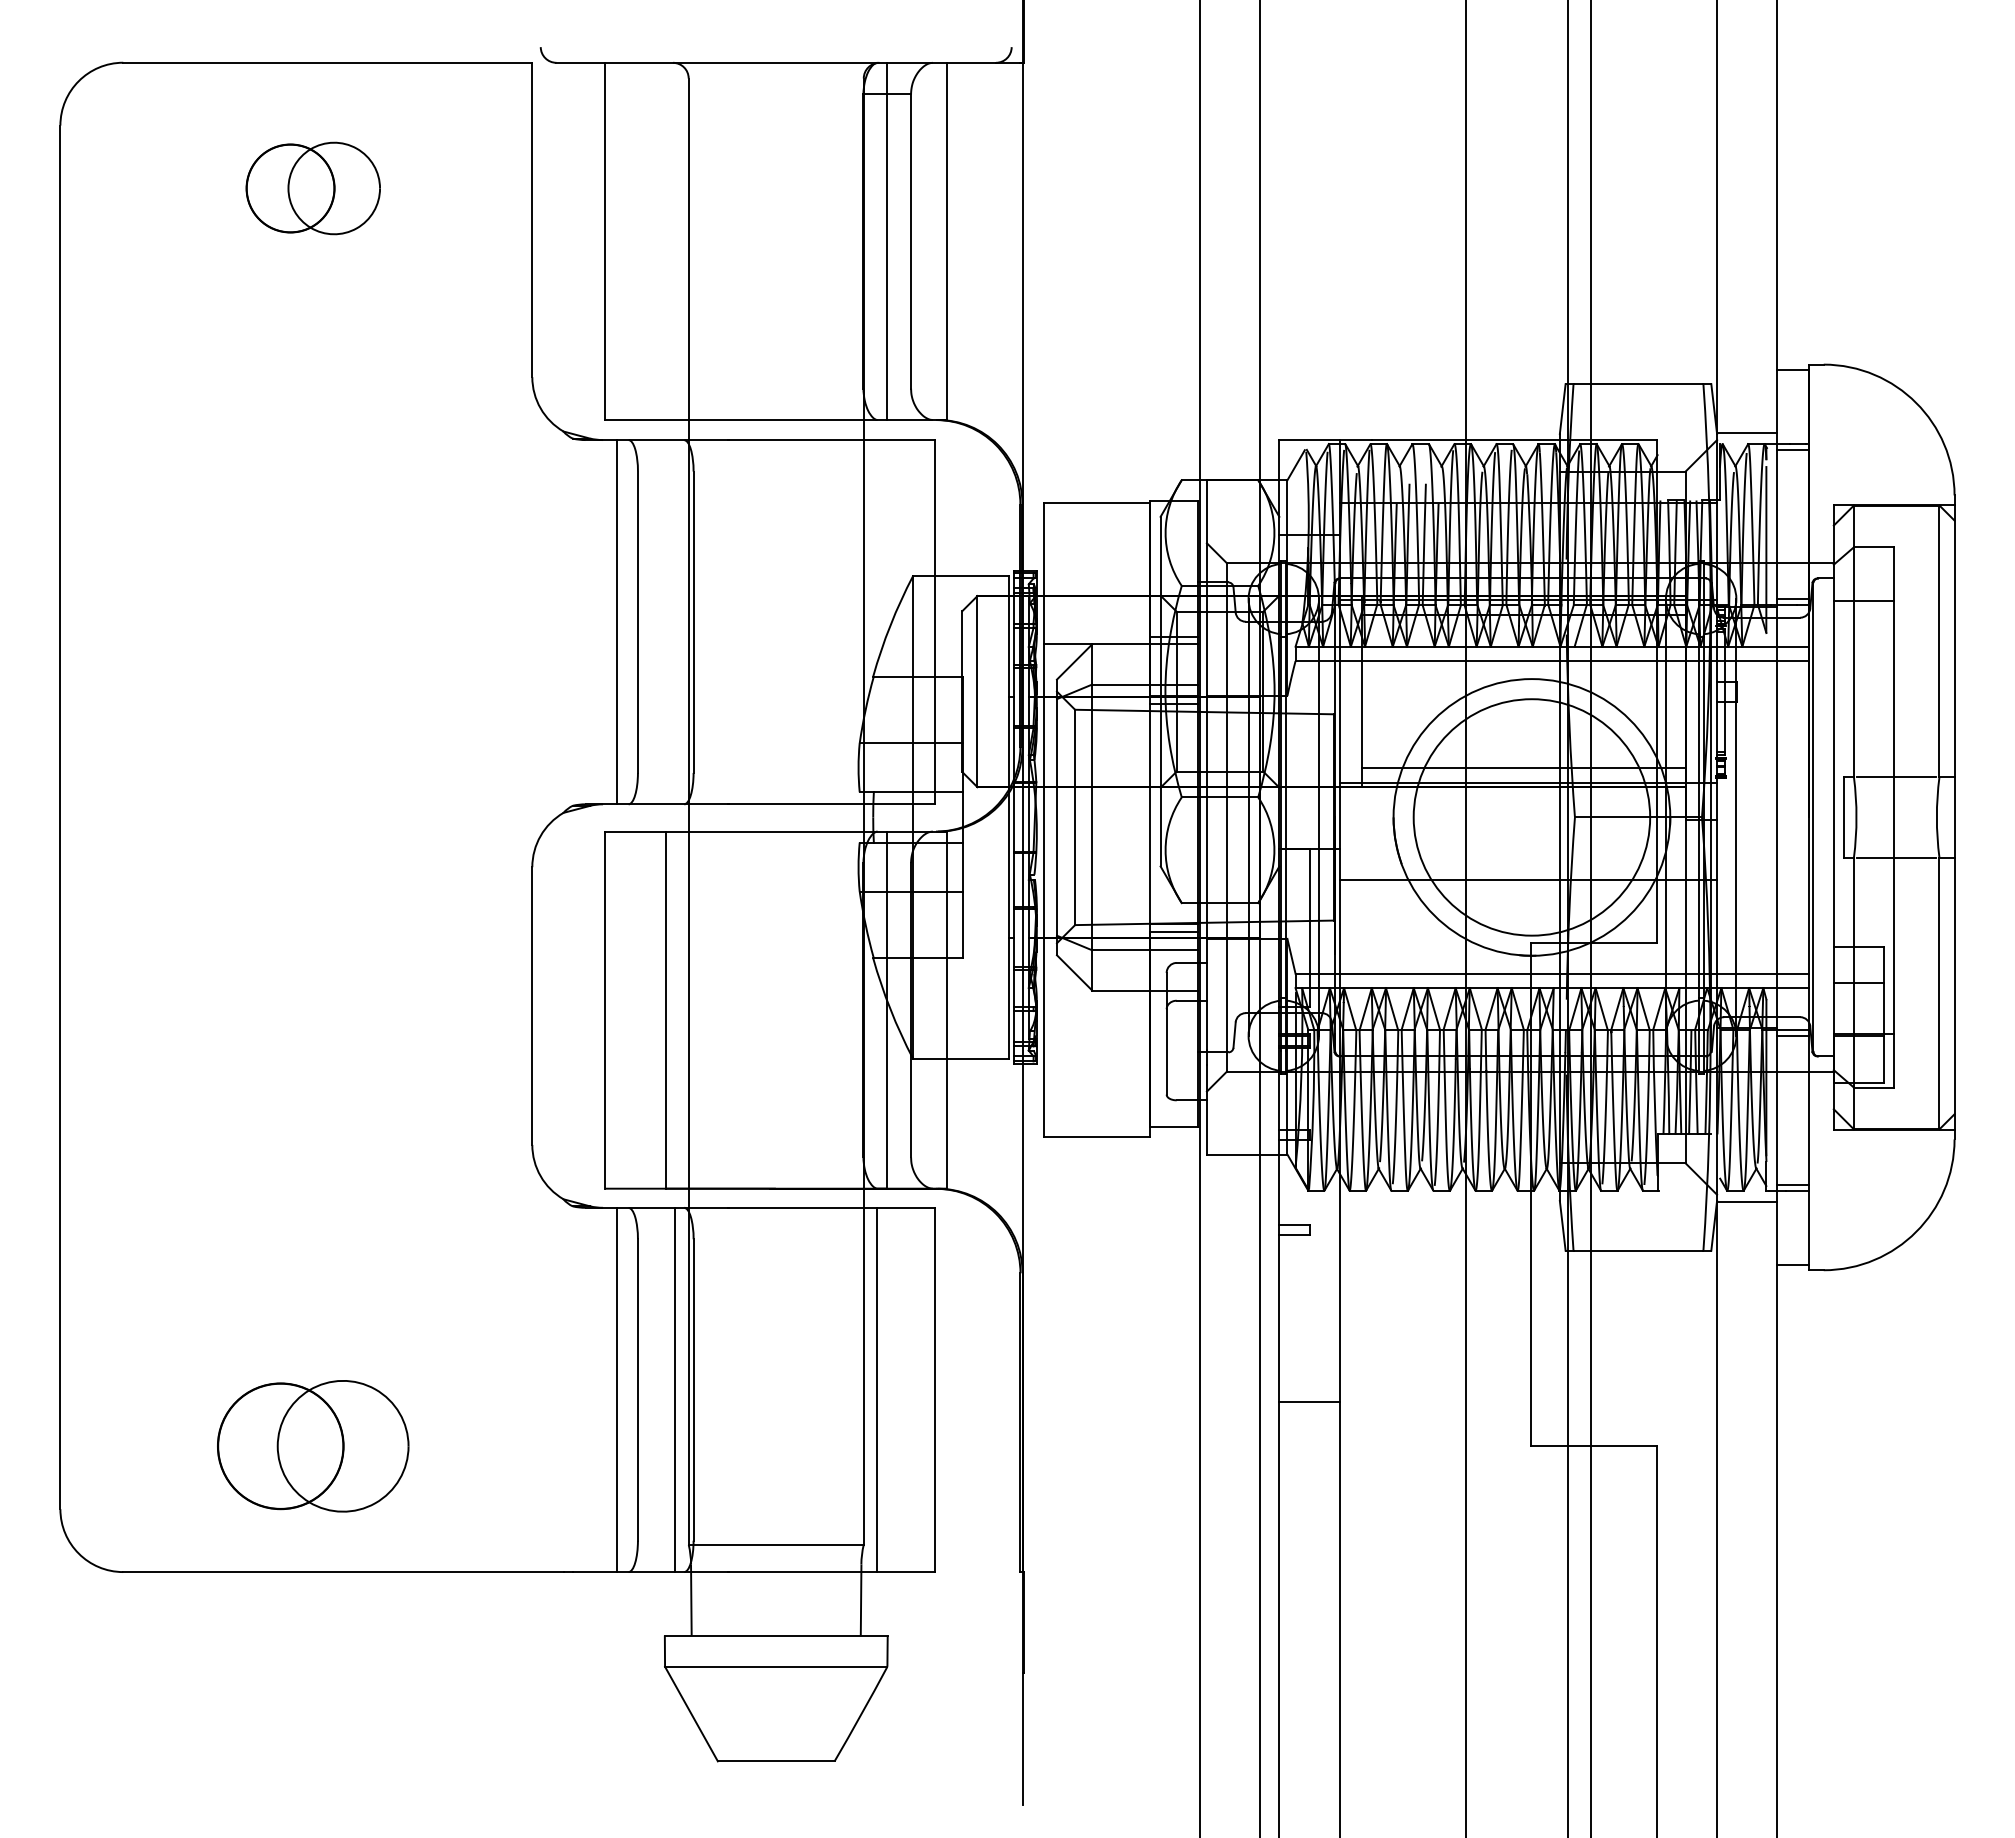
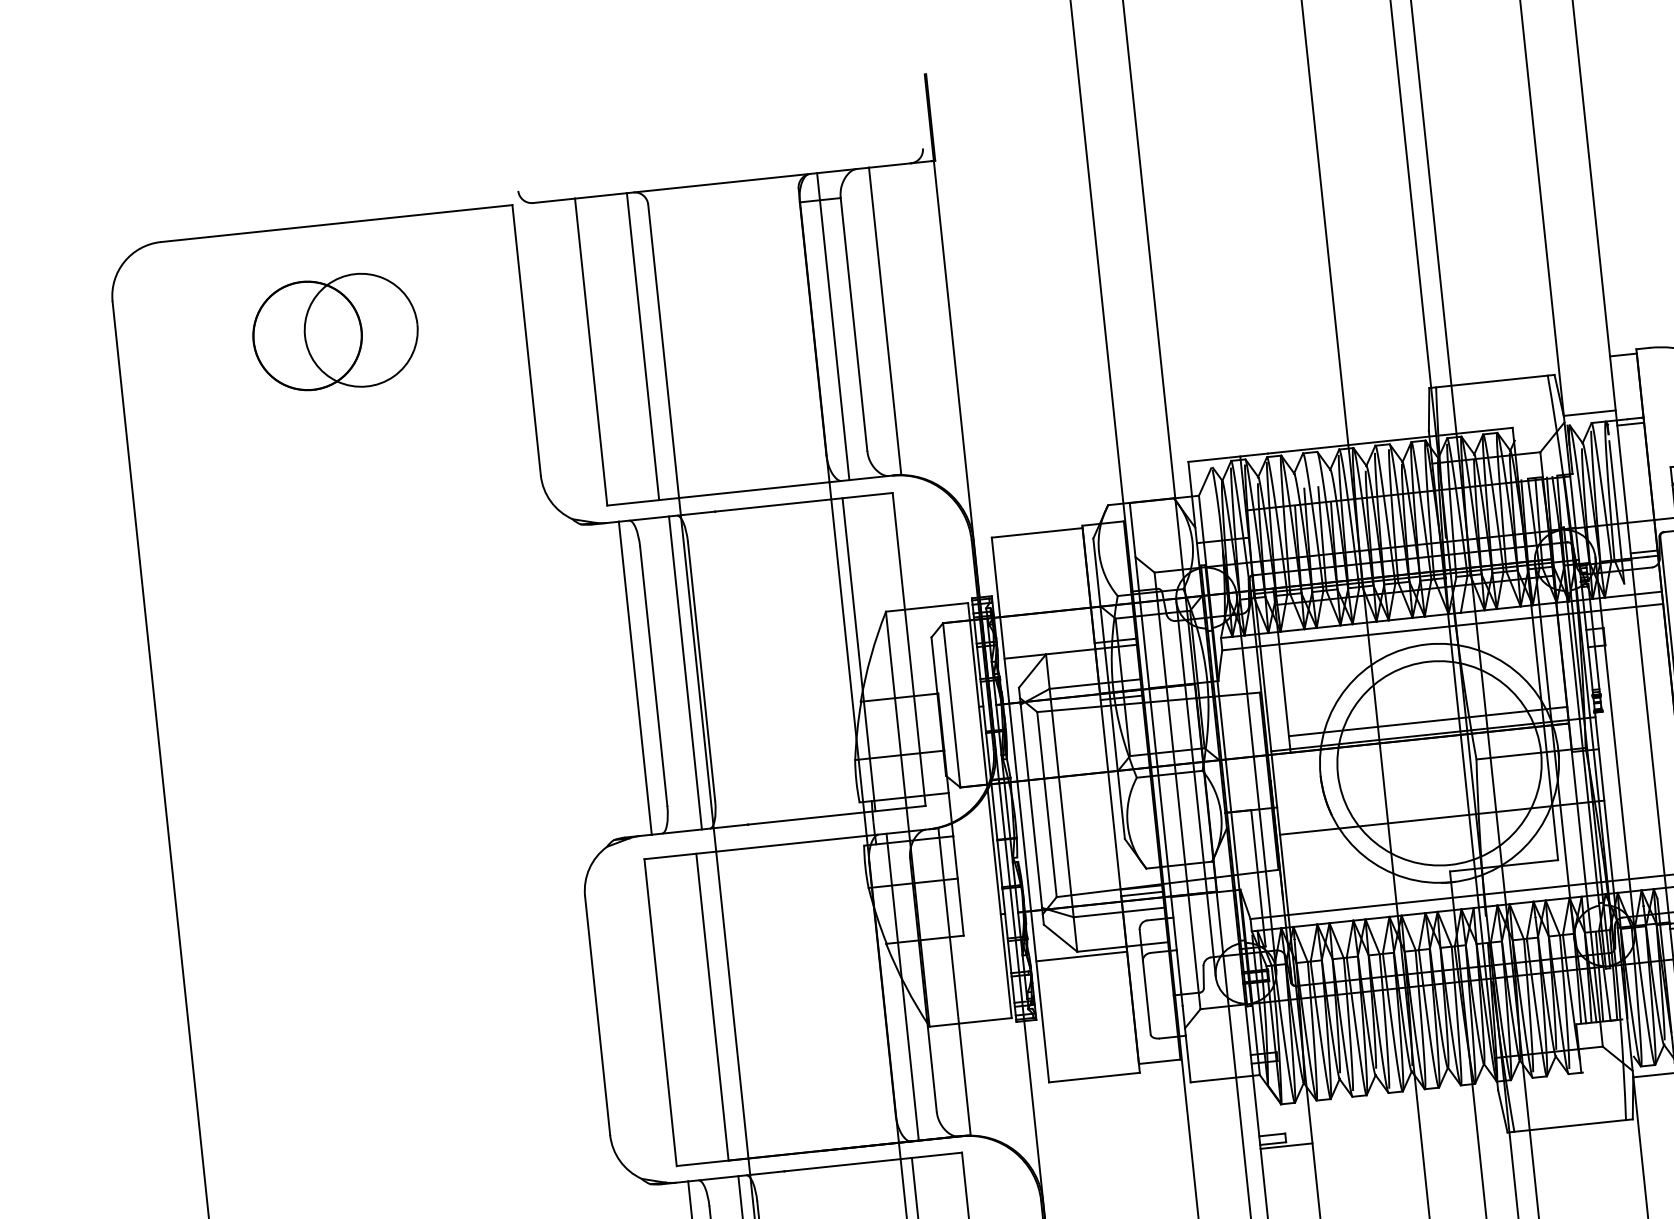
part: (313, 188) -> (335, 332), size x1.43
line: (665, 241) -> (643, 346), added
line: (674, 622) -> (685, 673), added
line: (876, 622) -> (858, 655), added
line: (1096, 996) -> (1081, 956), added
line: (1309, 1239) -> (1286, 1146), added

